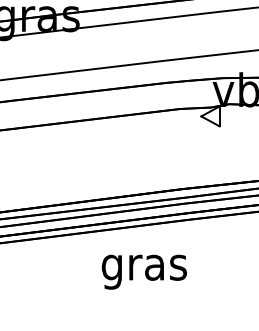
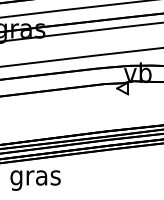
text: (144, 272) -> (35, 180), moved

